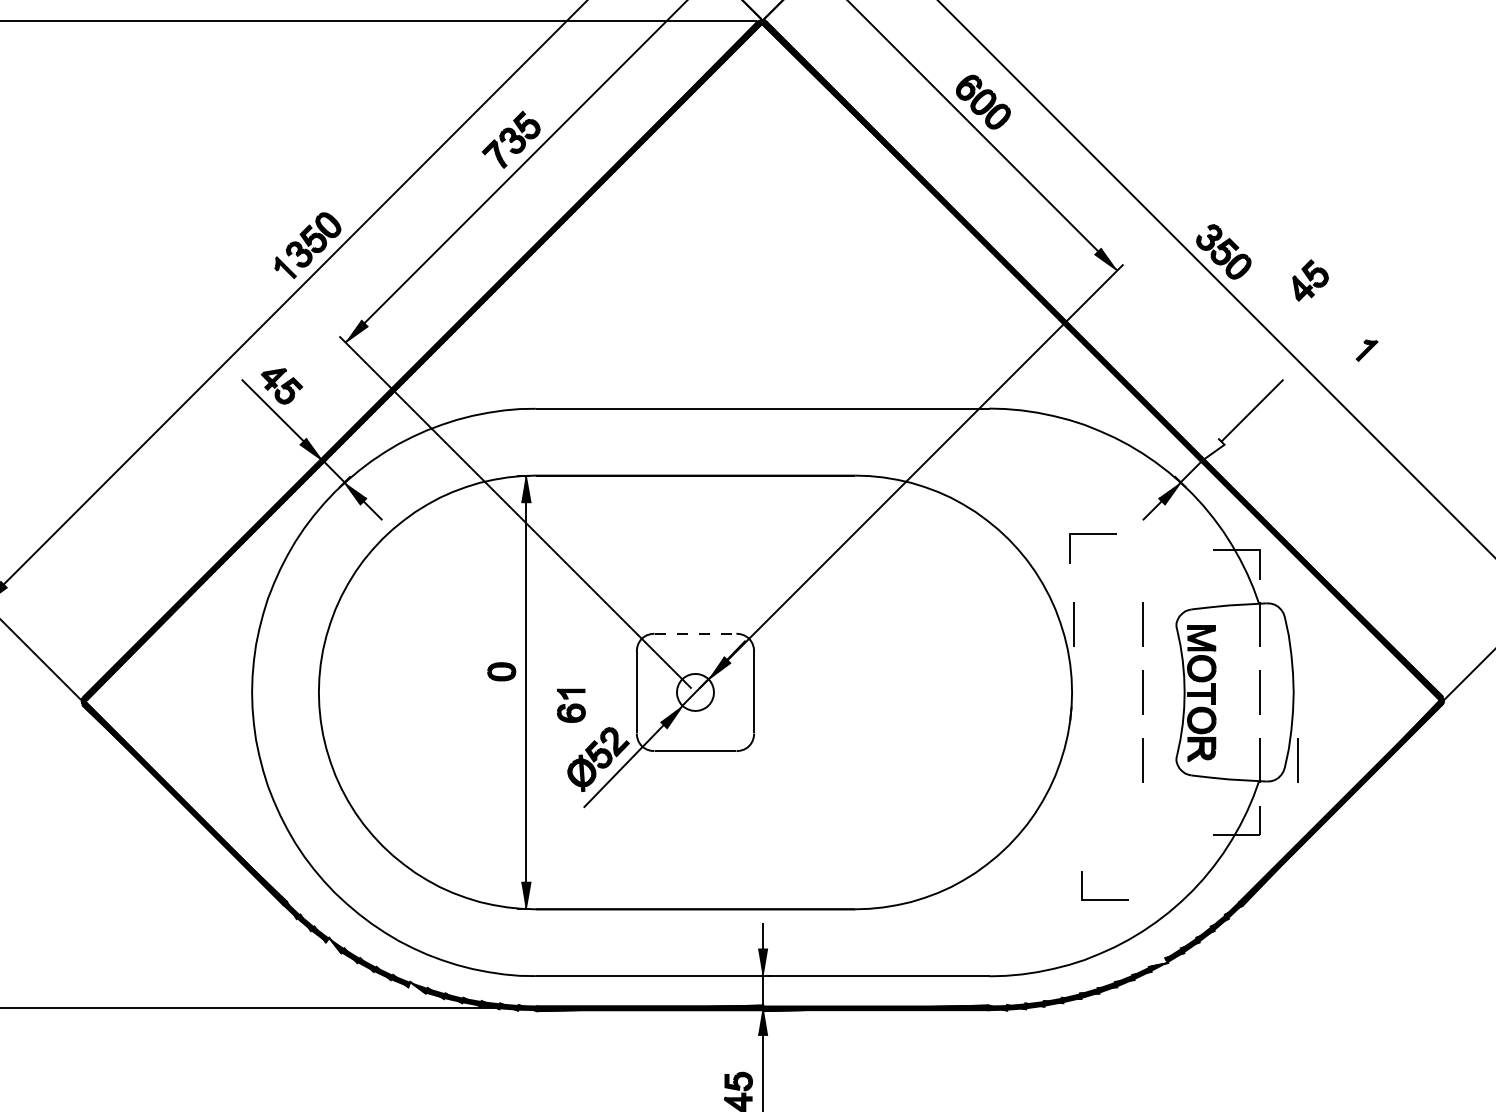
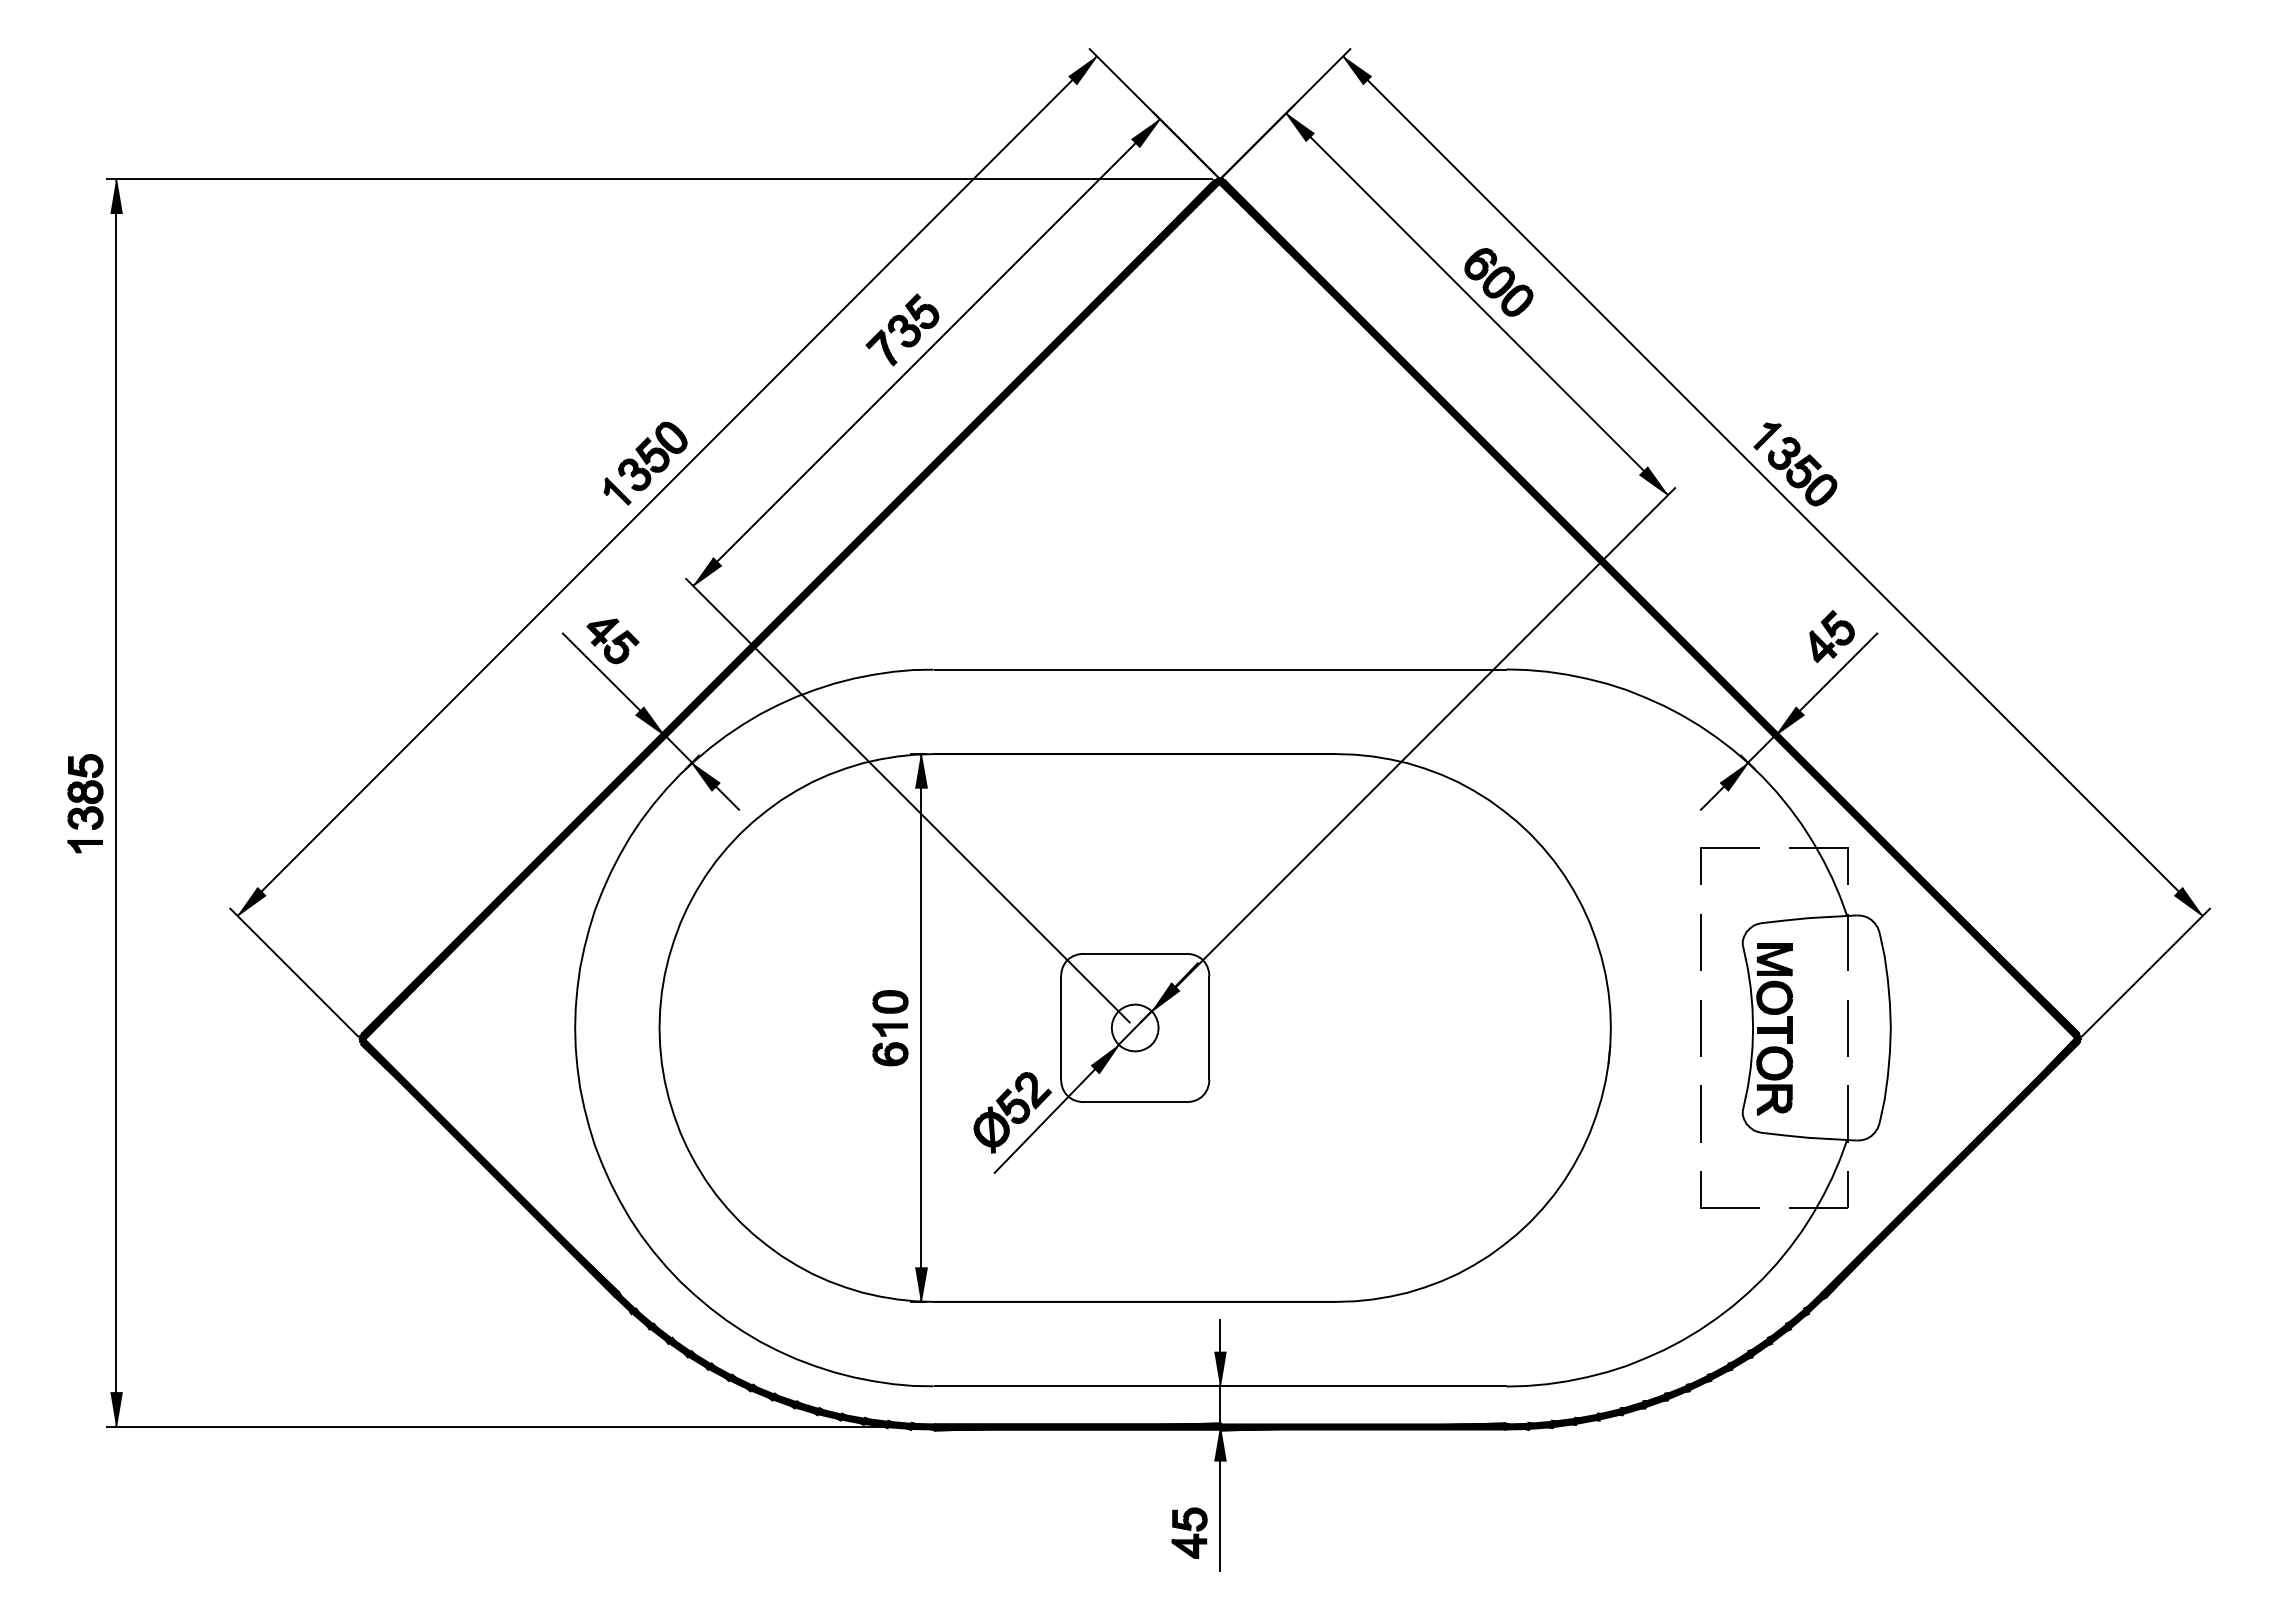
part: (1310, 280) -> (1831, 636), moved
part: (1367, 350) -> (1767, 436), moved
fill: (1213, 449) -> (1789, 720), added
line: (1092, 534) -> (1729, 848), moved
line: (1073, 624) -> (1612, 942), removed
line: (695, 633) -> (1135, 953), dashed -> solid
part: (571, 705) -> (890, 1044), moved
line: (1297, 760) -> (1895, 1113), removed
line: (1105, 899) -> (1729, 1207), moved
fill: (333, 945) -> (677, 1347), added
fill: (1158, 962) -> (1719, 1368), added
fill: (417, 987) -> (783, 1400), added

